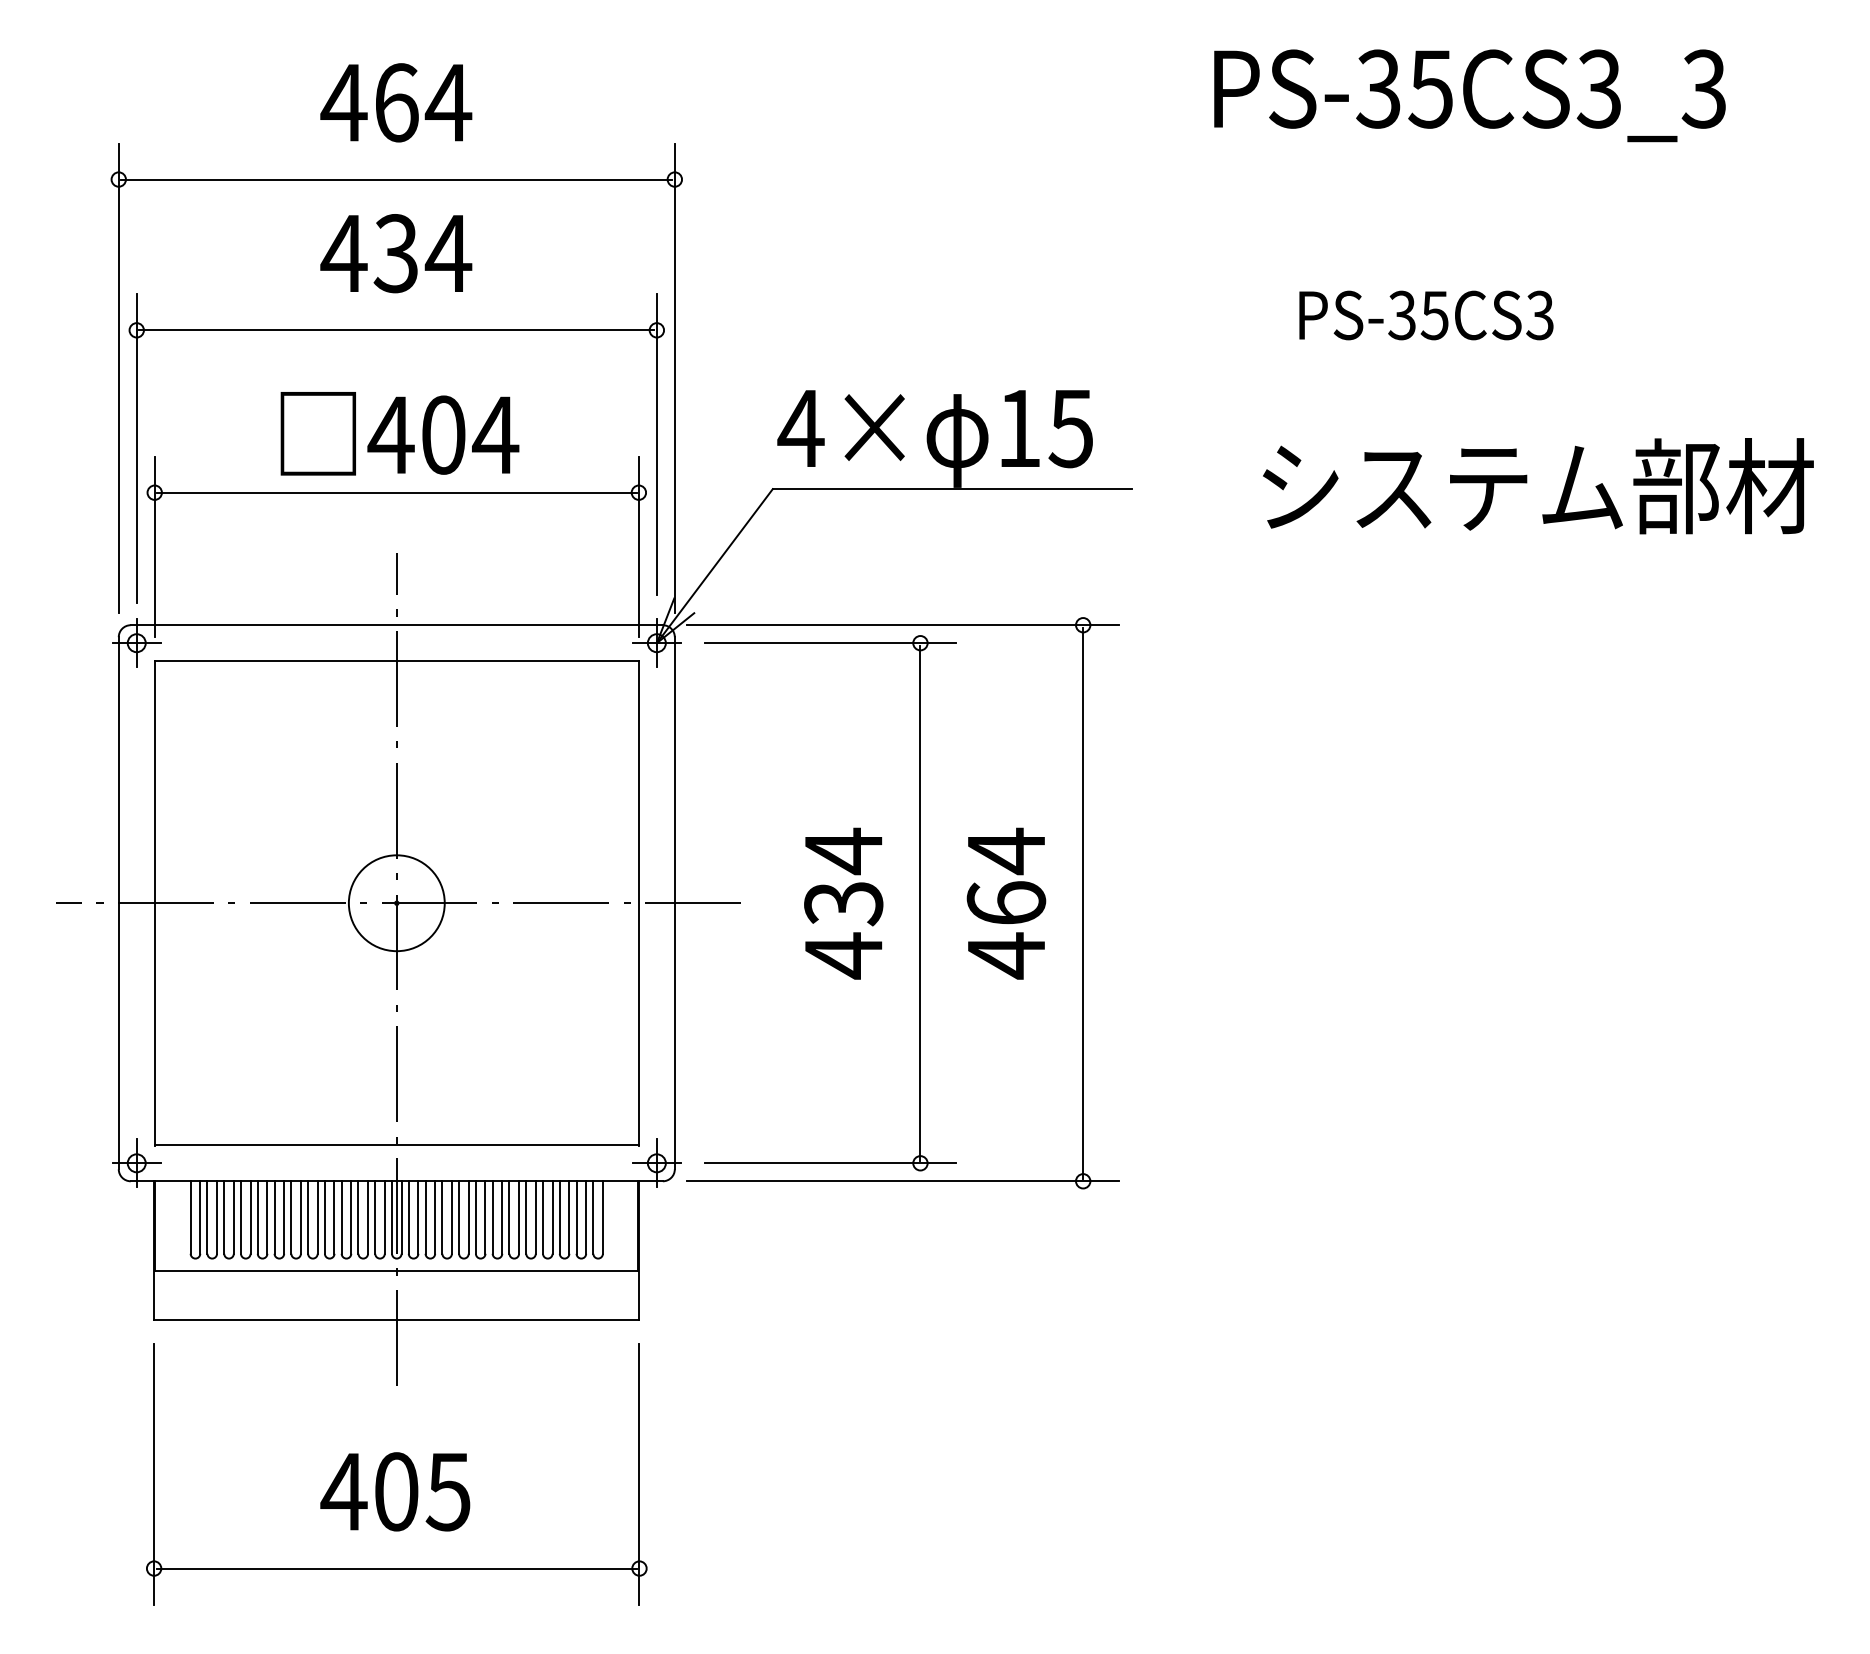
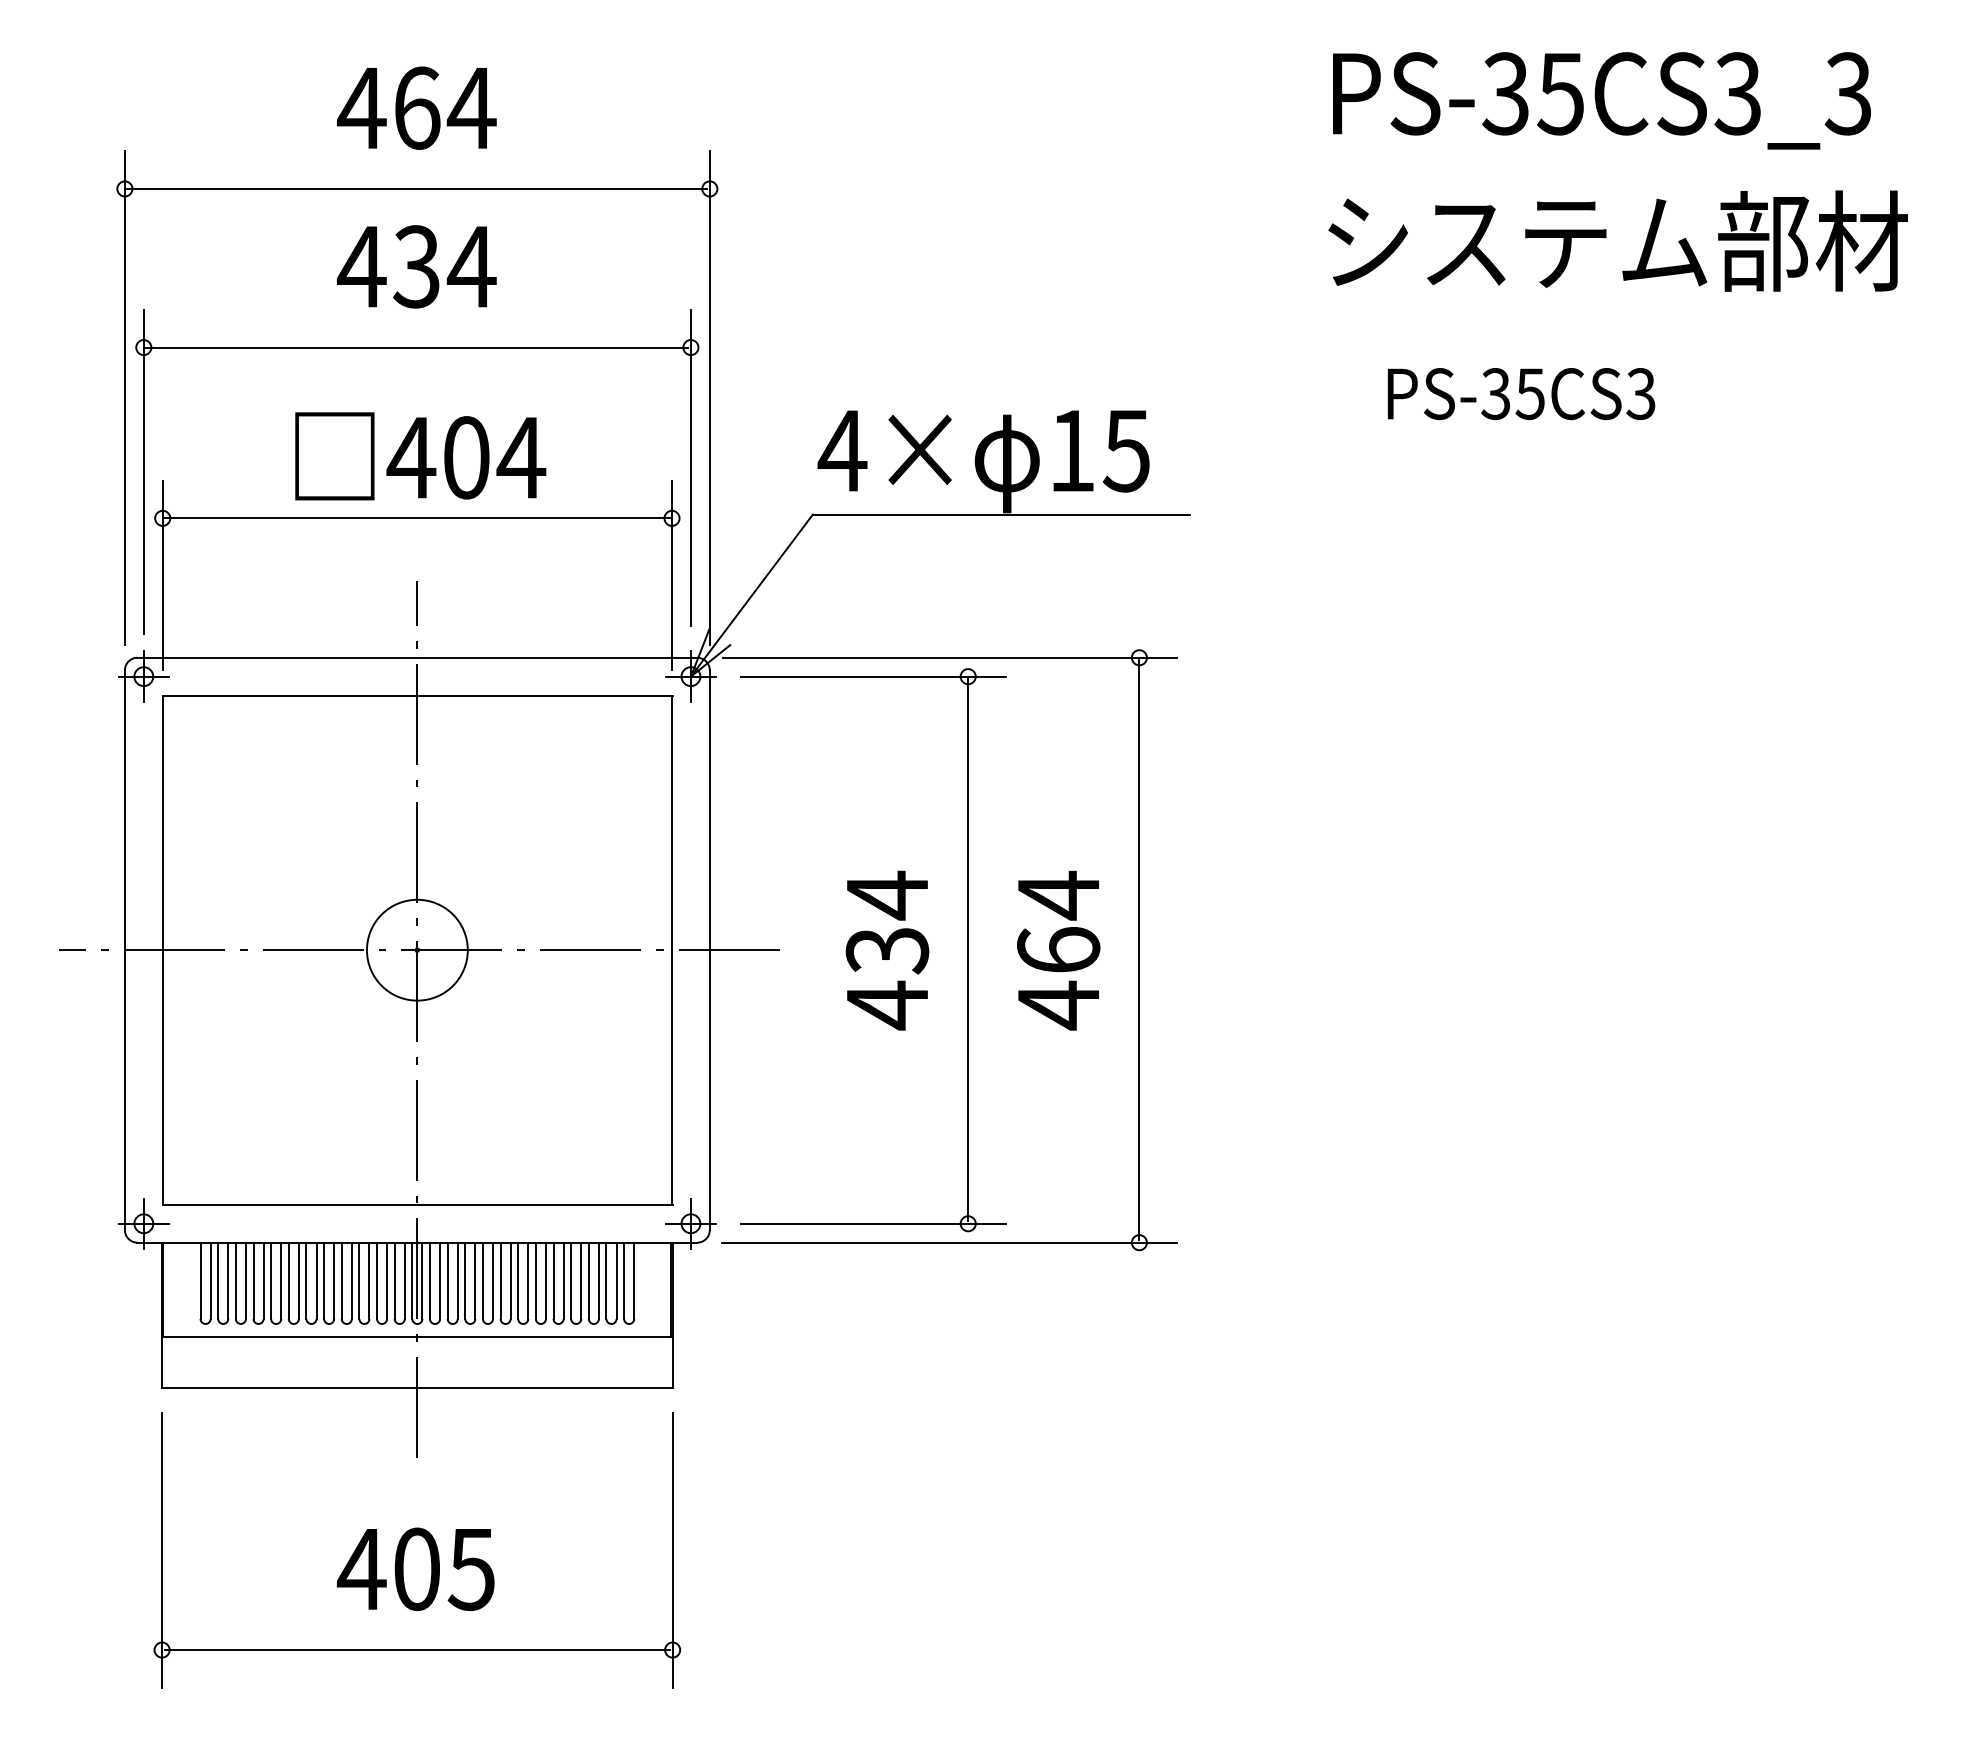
text: (1469, 95) -> (1601, 100), moved
text: (1426, 315) -> (1521, 394), moved
text: (1538, 486) -> (1618, 241), moved

